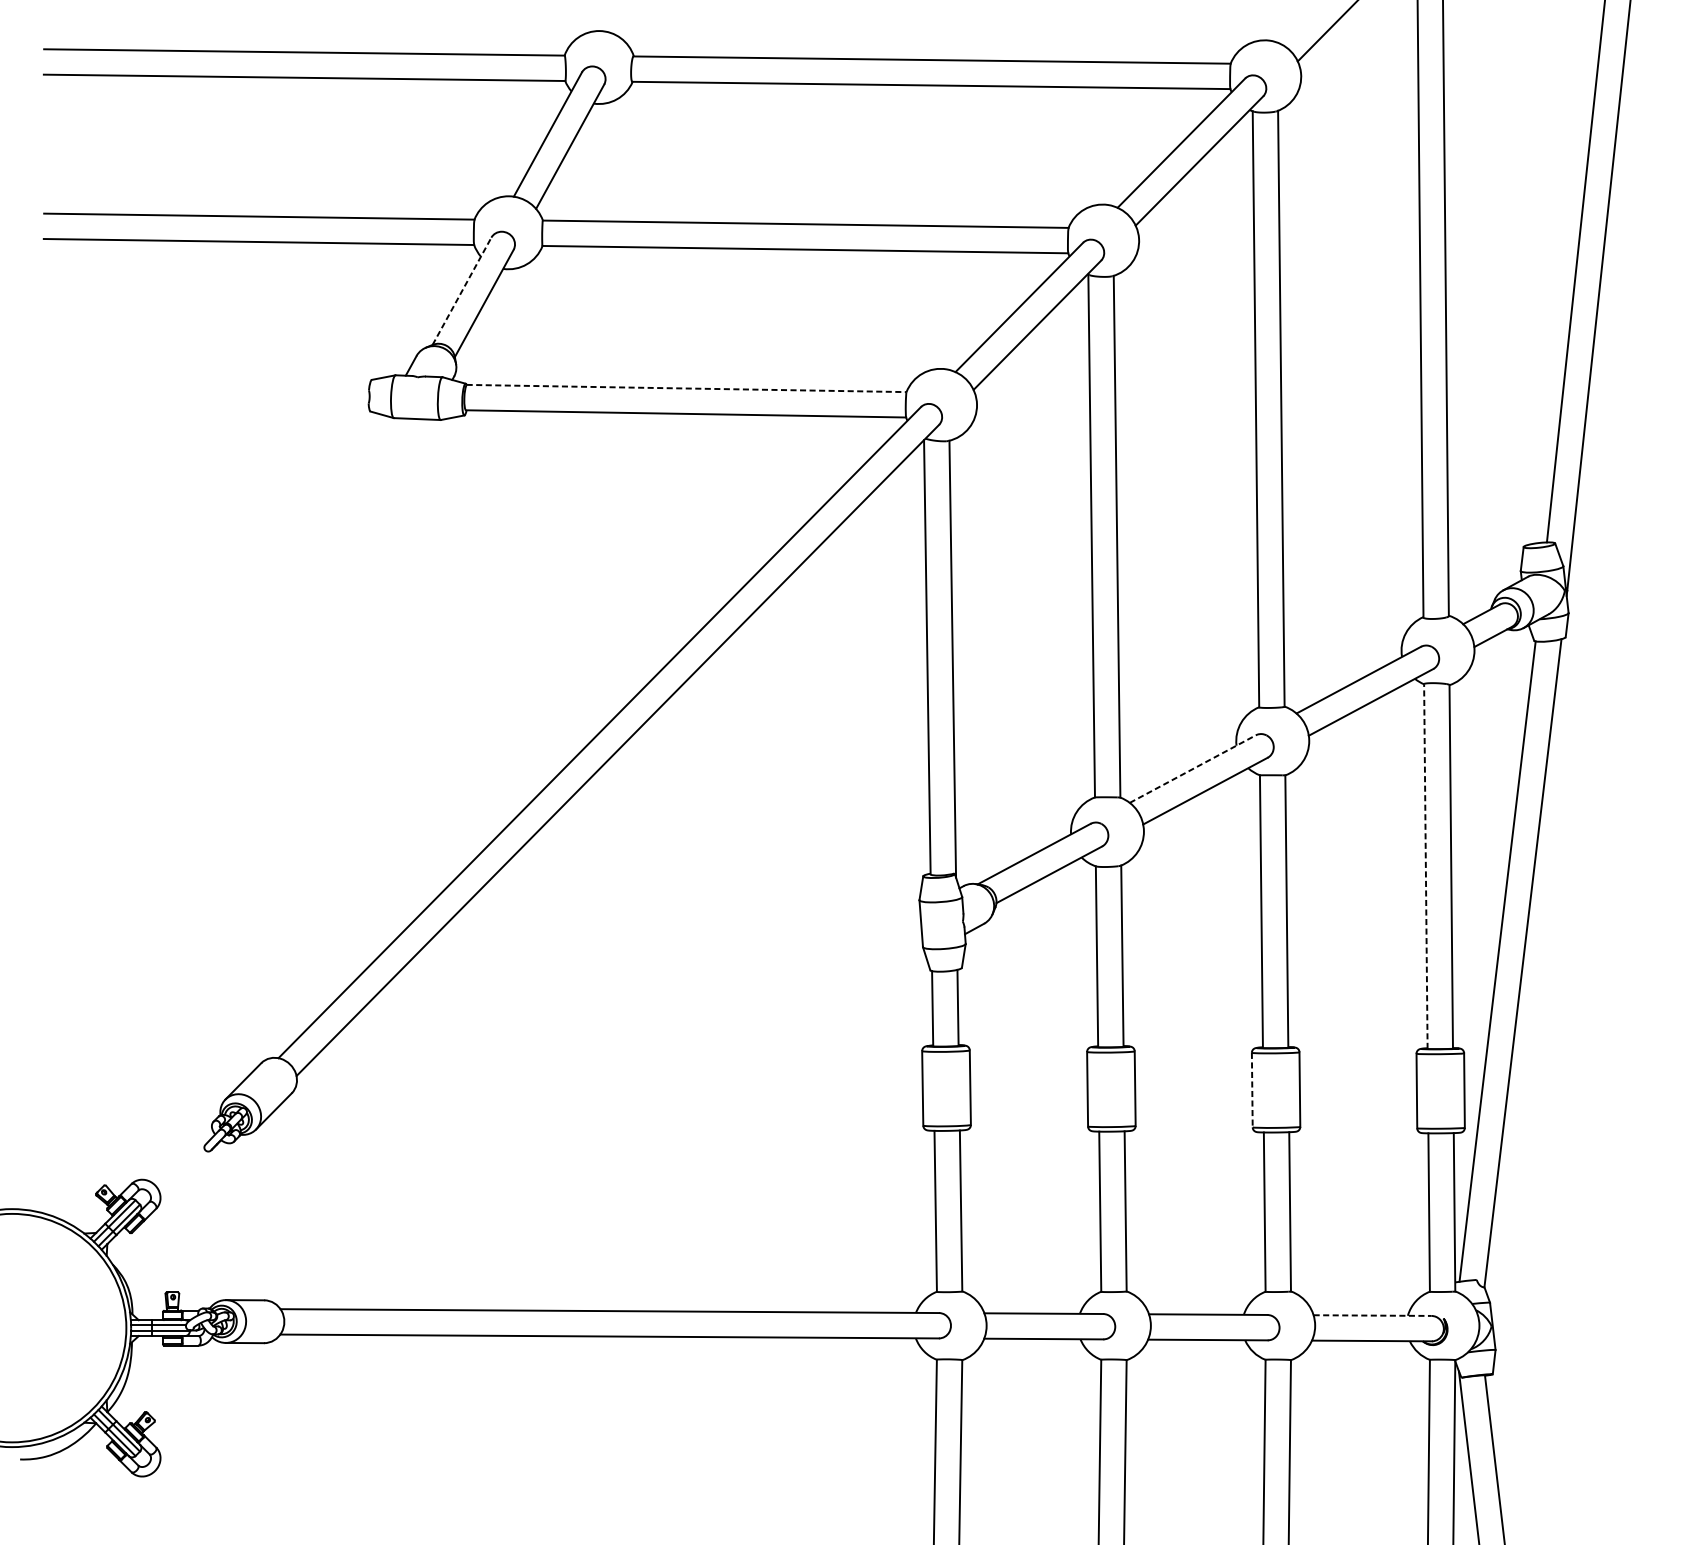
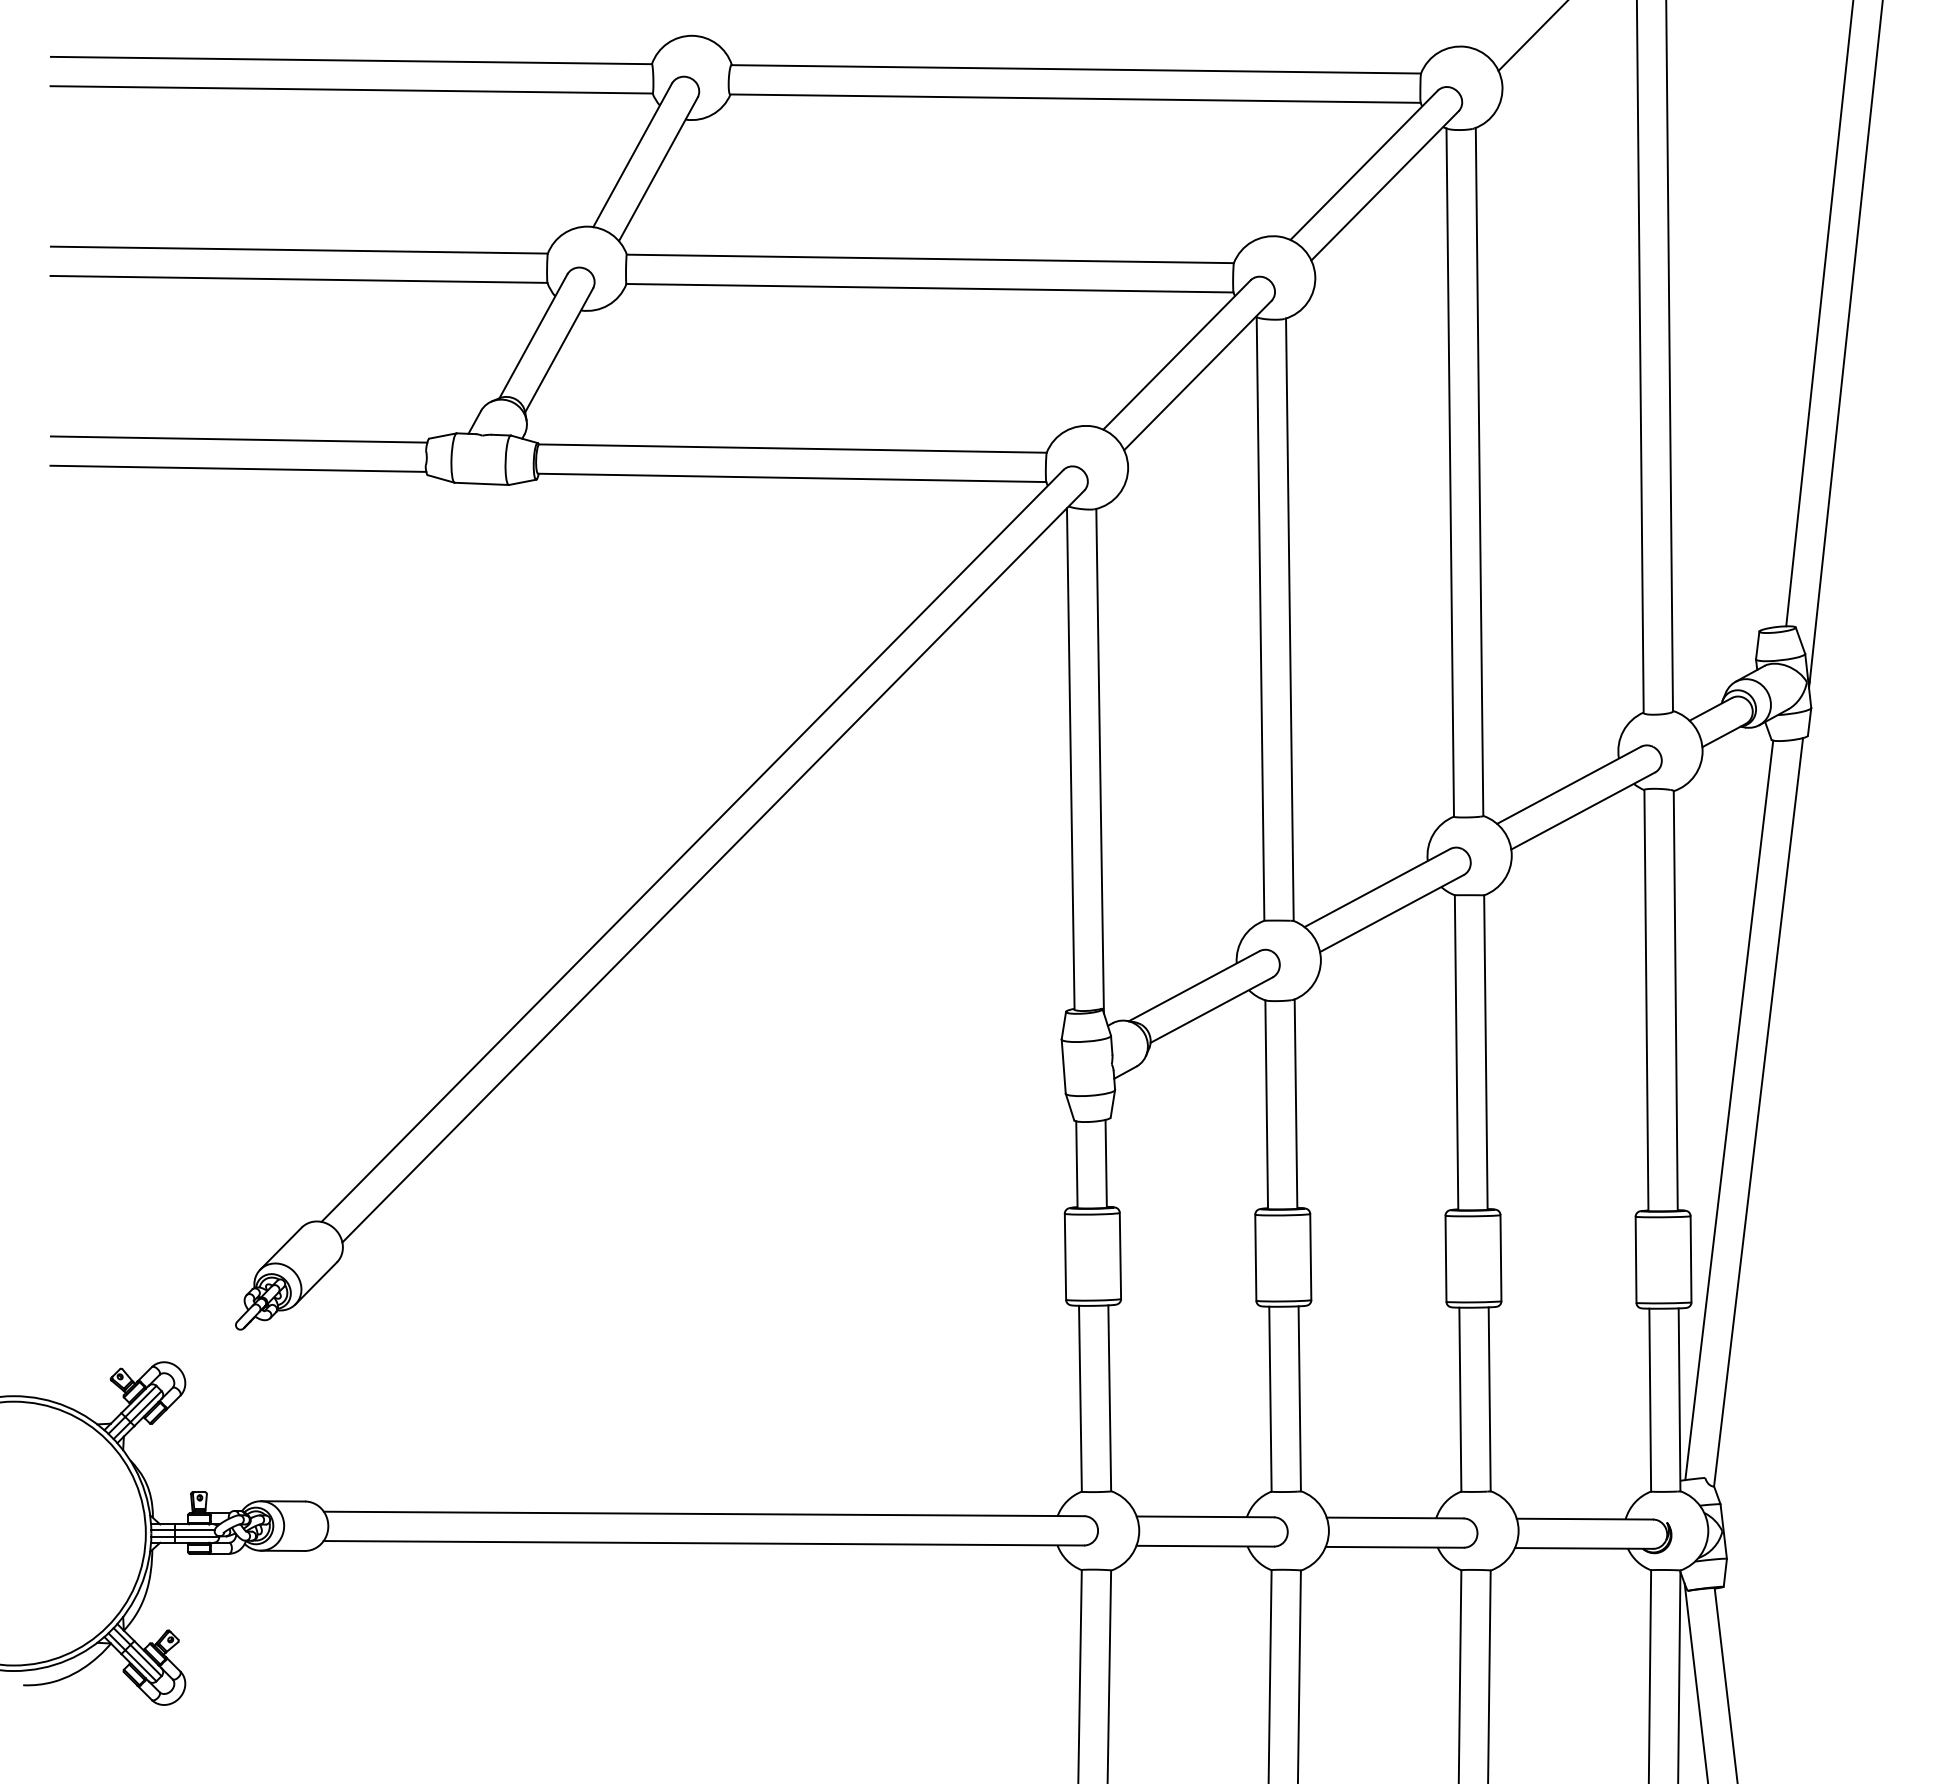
line: (462, 291) -> (533, 336), dashed -> solid
line: (206, 380) -> (238, 439), added
line: (687, 388) -> (793, 448), dashed -> solid
line: (206, 405) -> (238, 468), added
line: (1192, 769) -> (1377, 888), dashed -> solid
line: (1425, 866) -> (1646, 1000), dashed -> solid
line: (1252, 1090) -> (1446, 1259), dashed -> solid
line: (1373, 1315) -> (1585, 1519), dashed -> solid

